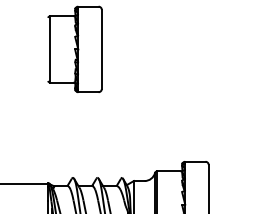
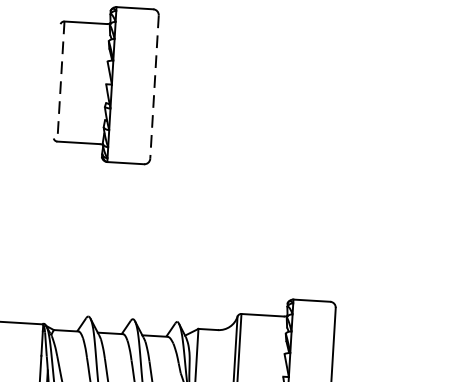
line: (50, 49) -> (61, 81), solid -> dashed
line: (101, 49) -> (153, 87), solid -> dashed

